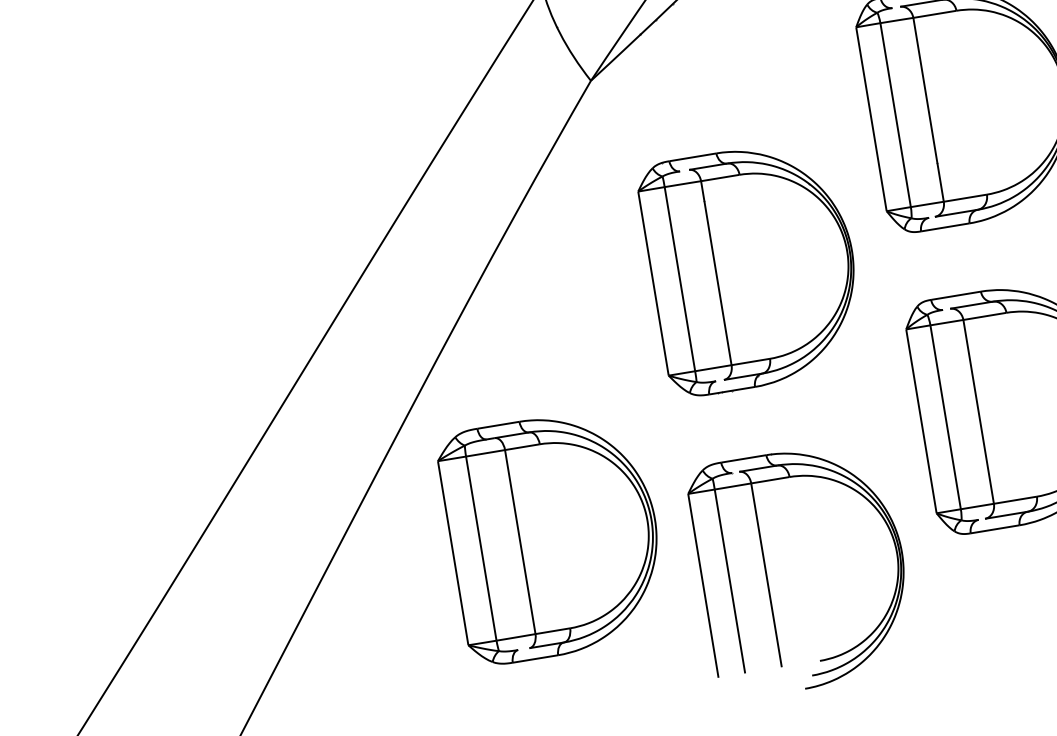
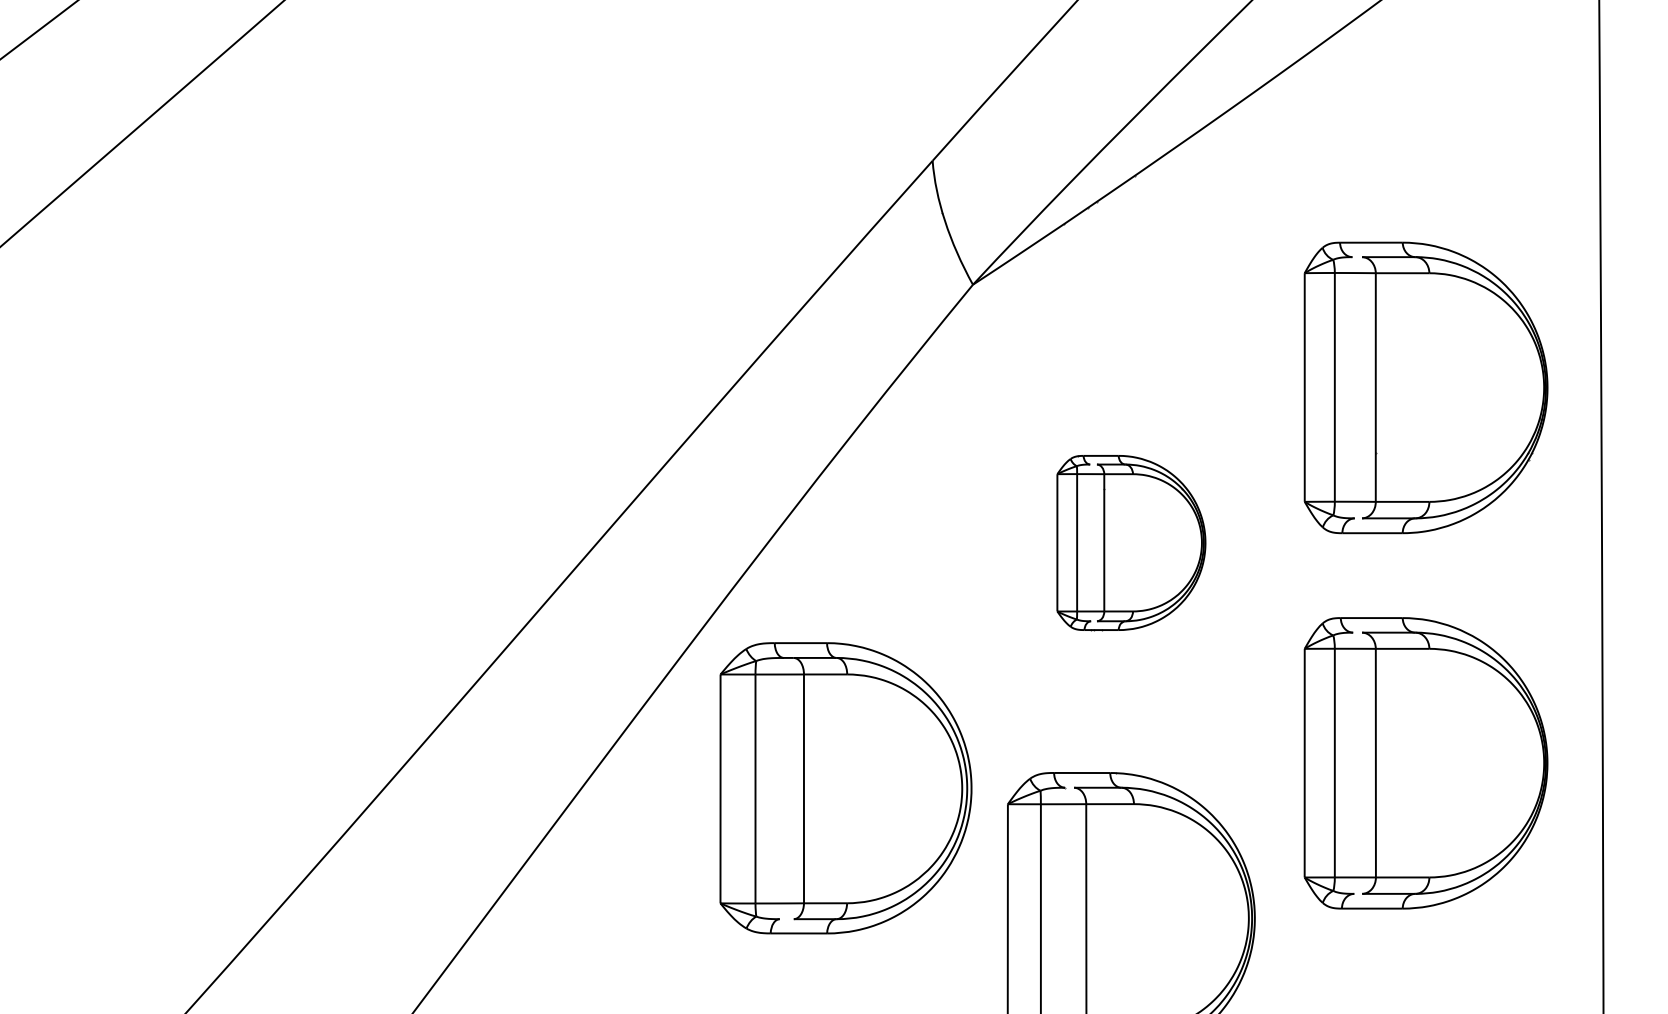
part: (752, 266) -> (1131, 542), size x0.6
part: (553, 536) -> (845, 788), moved

